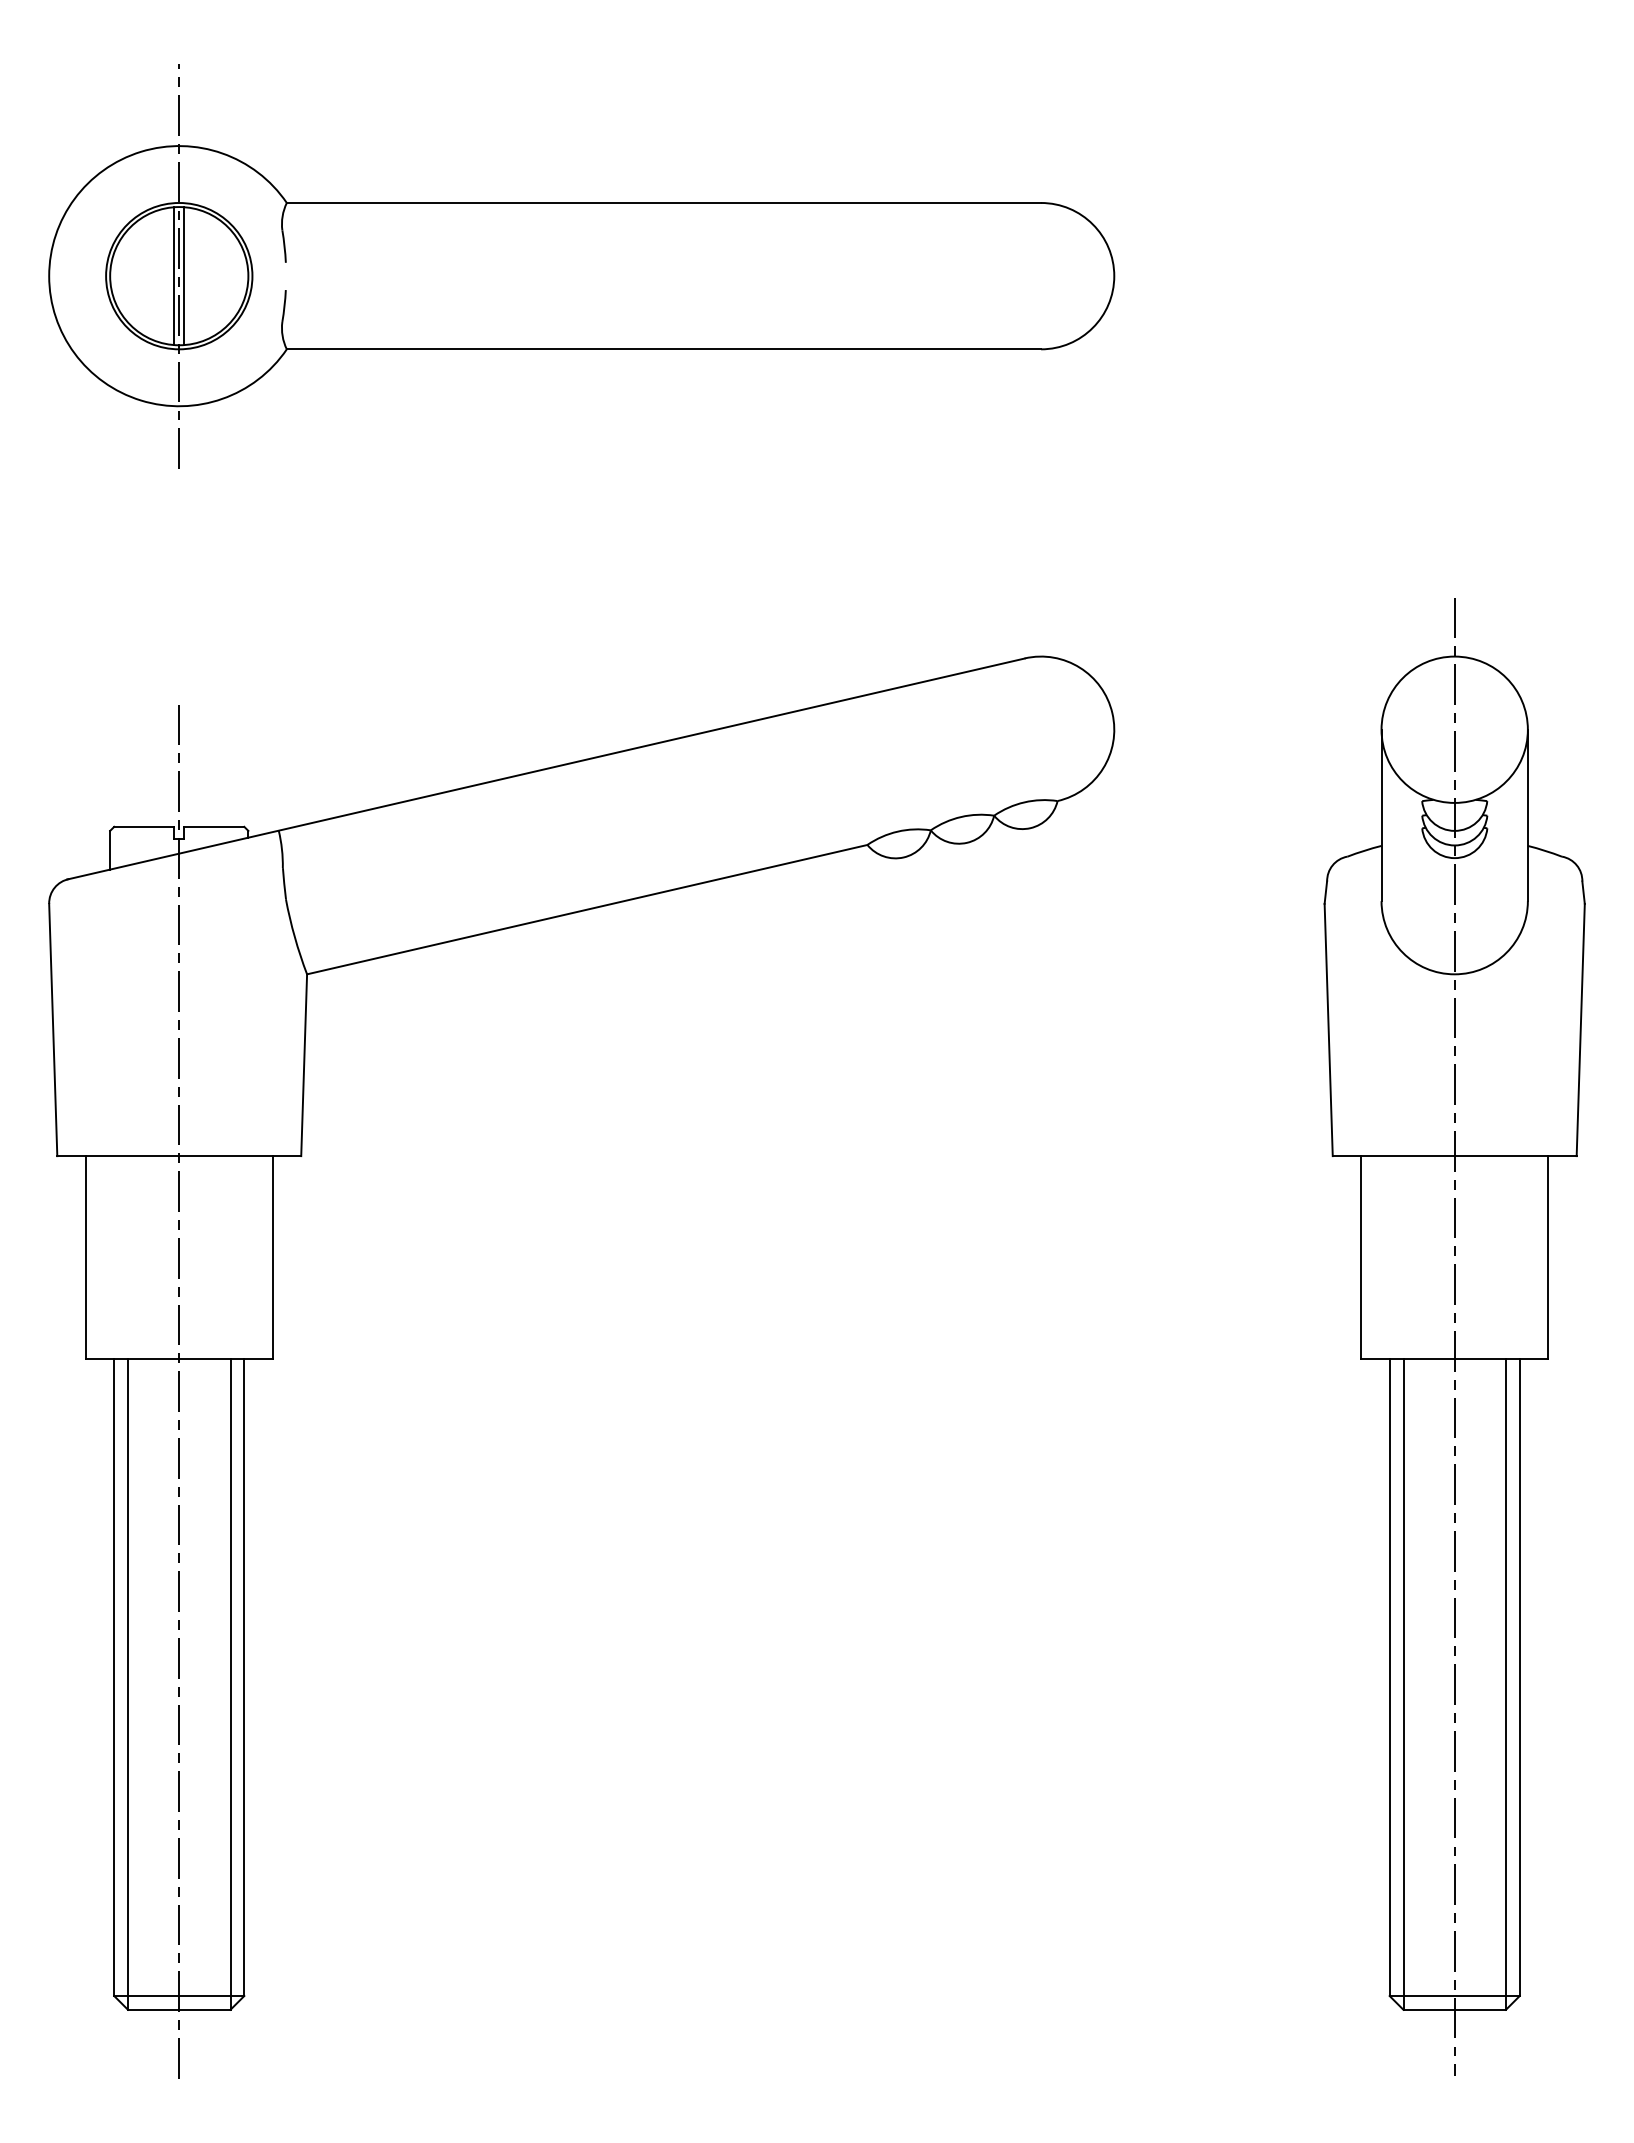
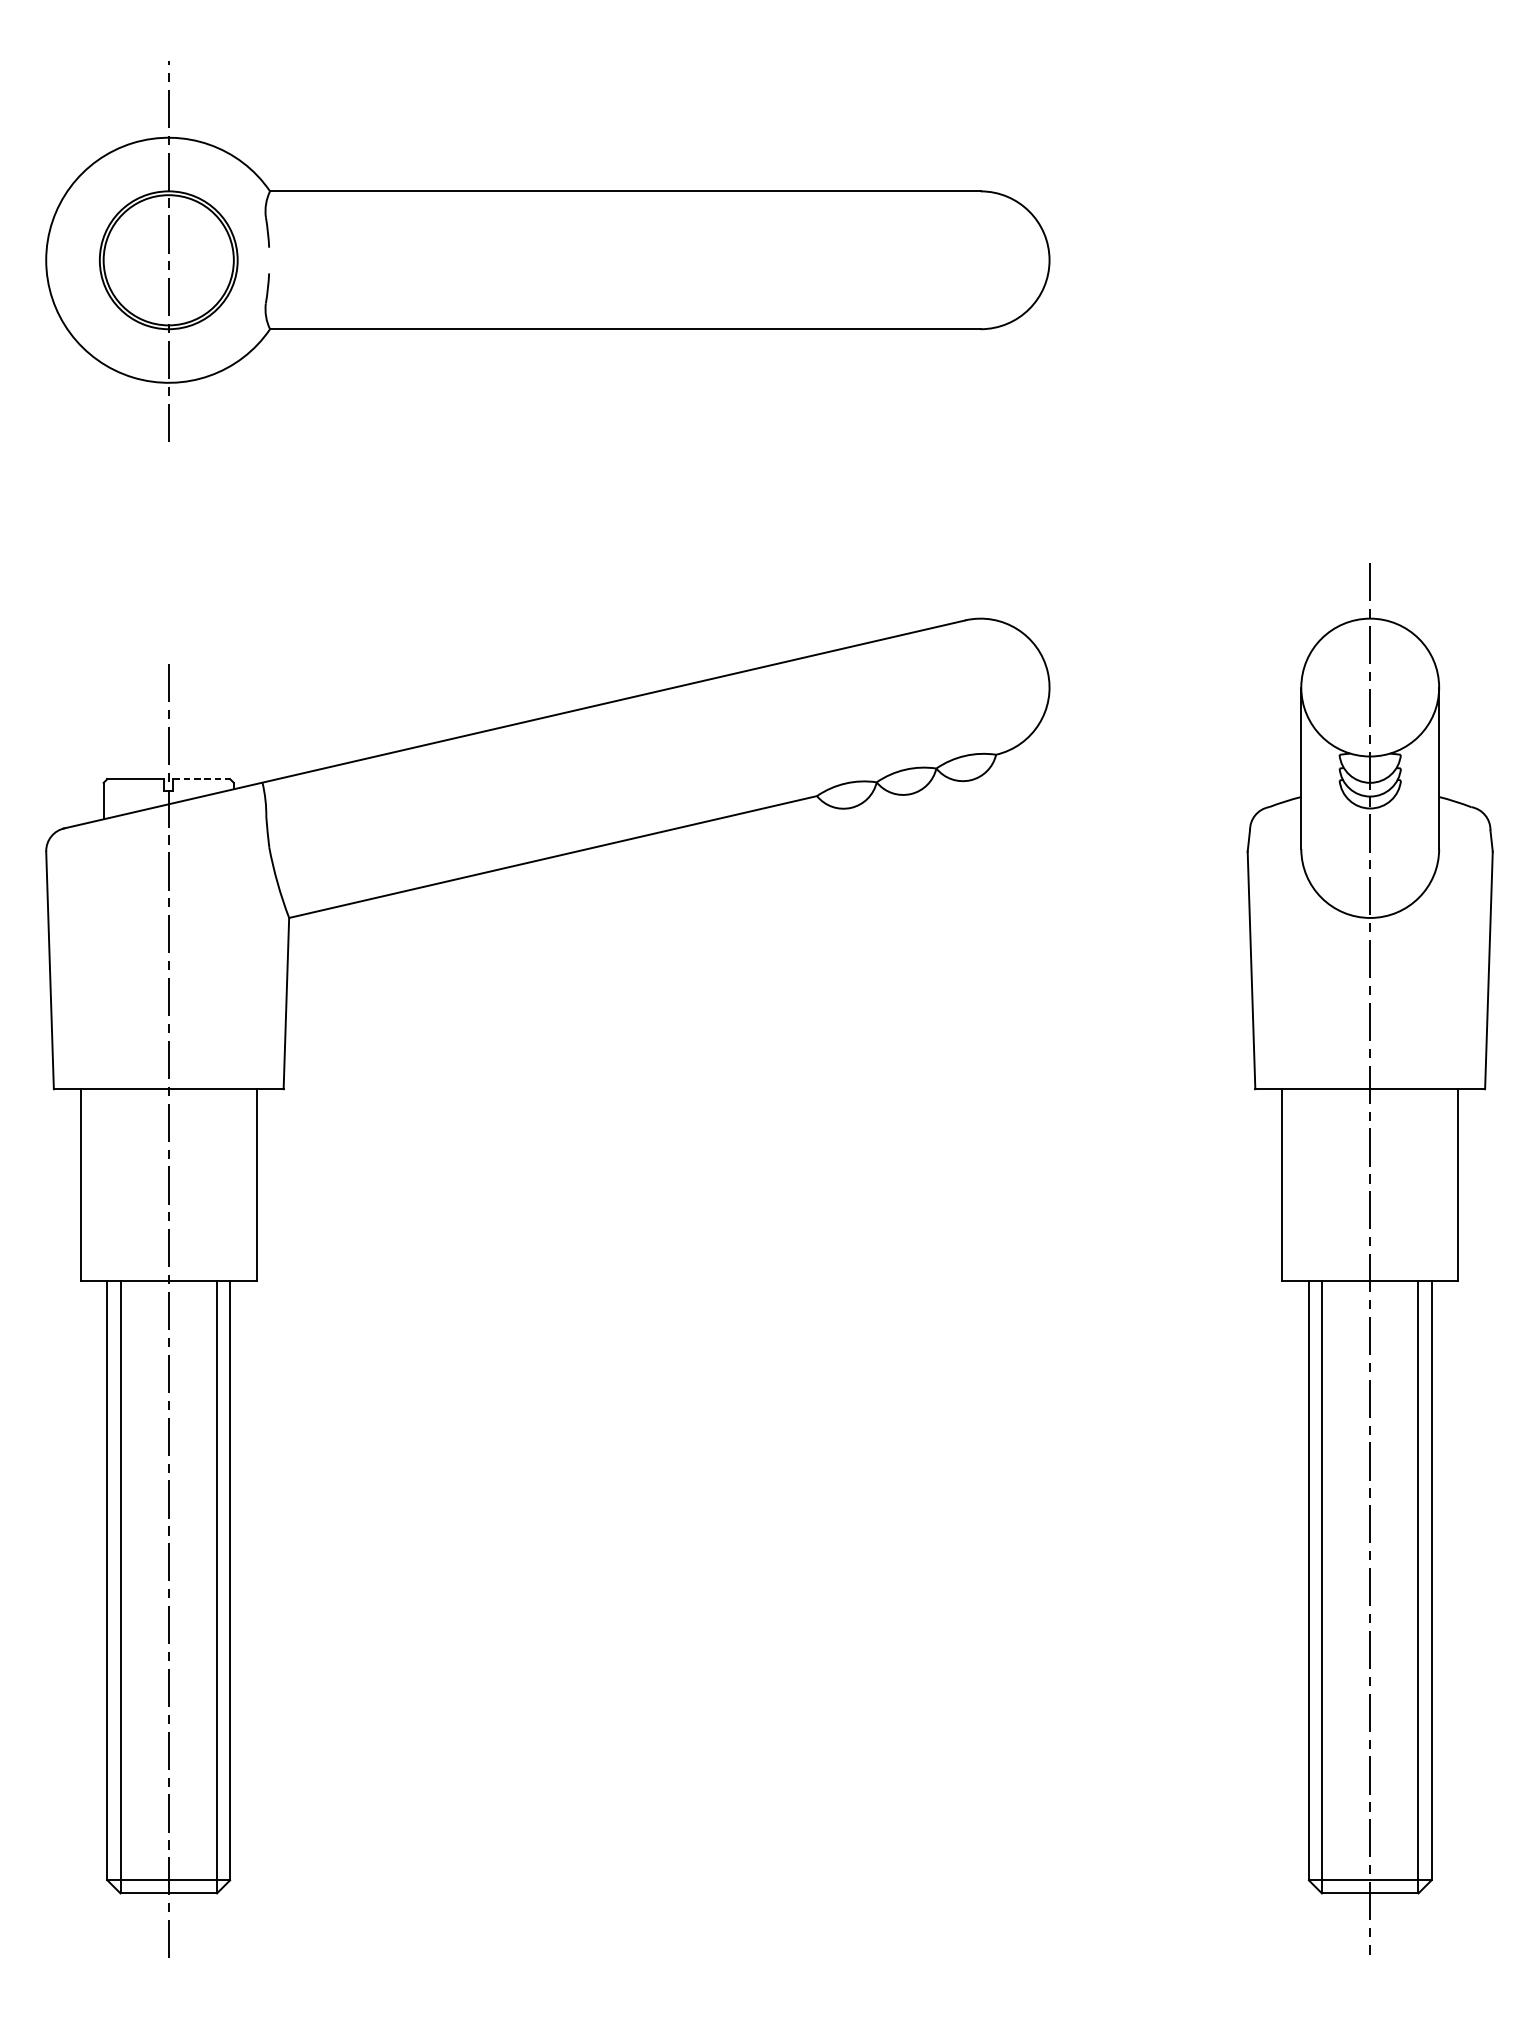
line: (174, 276) -> (164, 260), removed
line: (184, 276) -> (173, 260), removed
line: (214, 826) -> (201, 778), solid -> dashed

